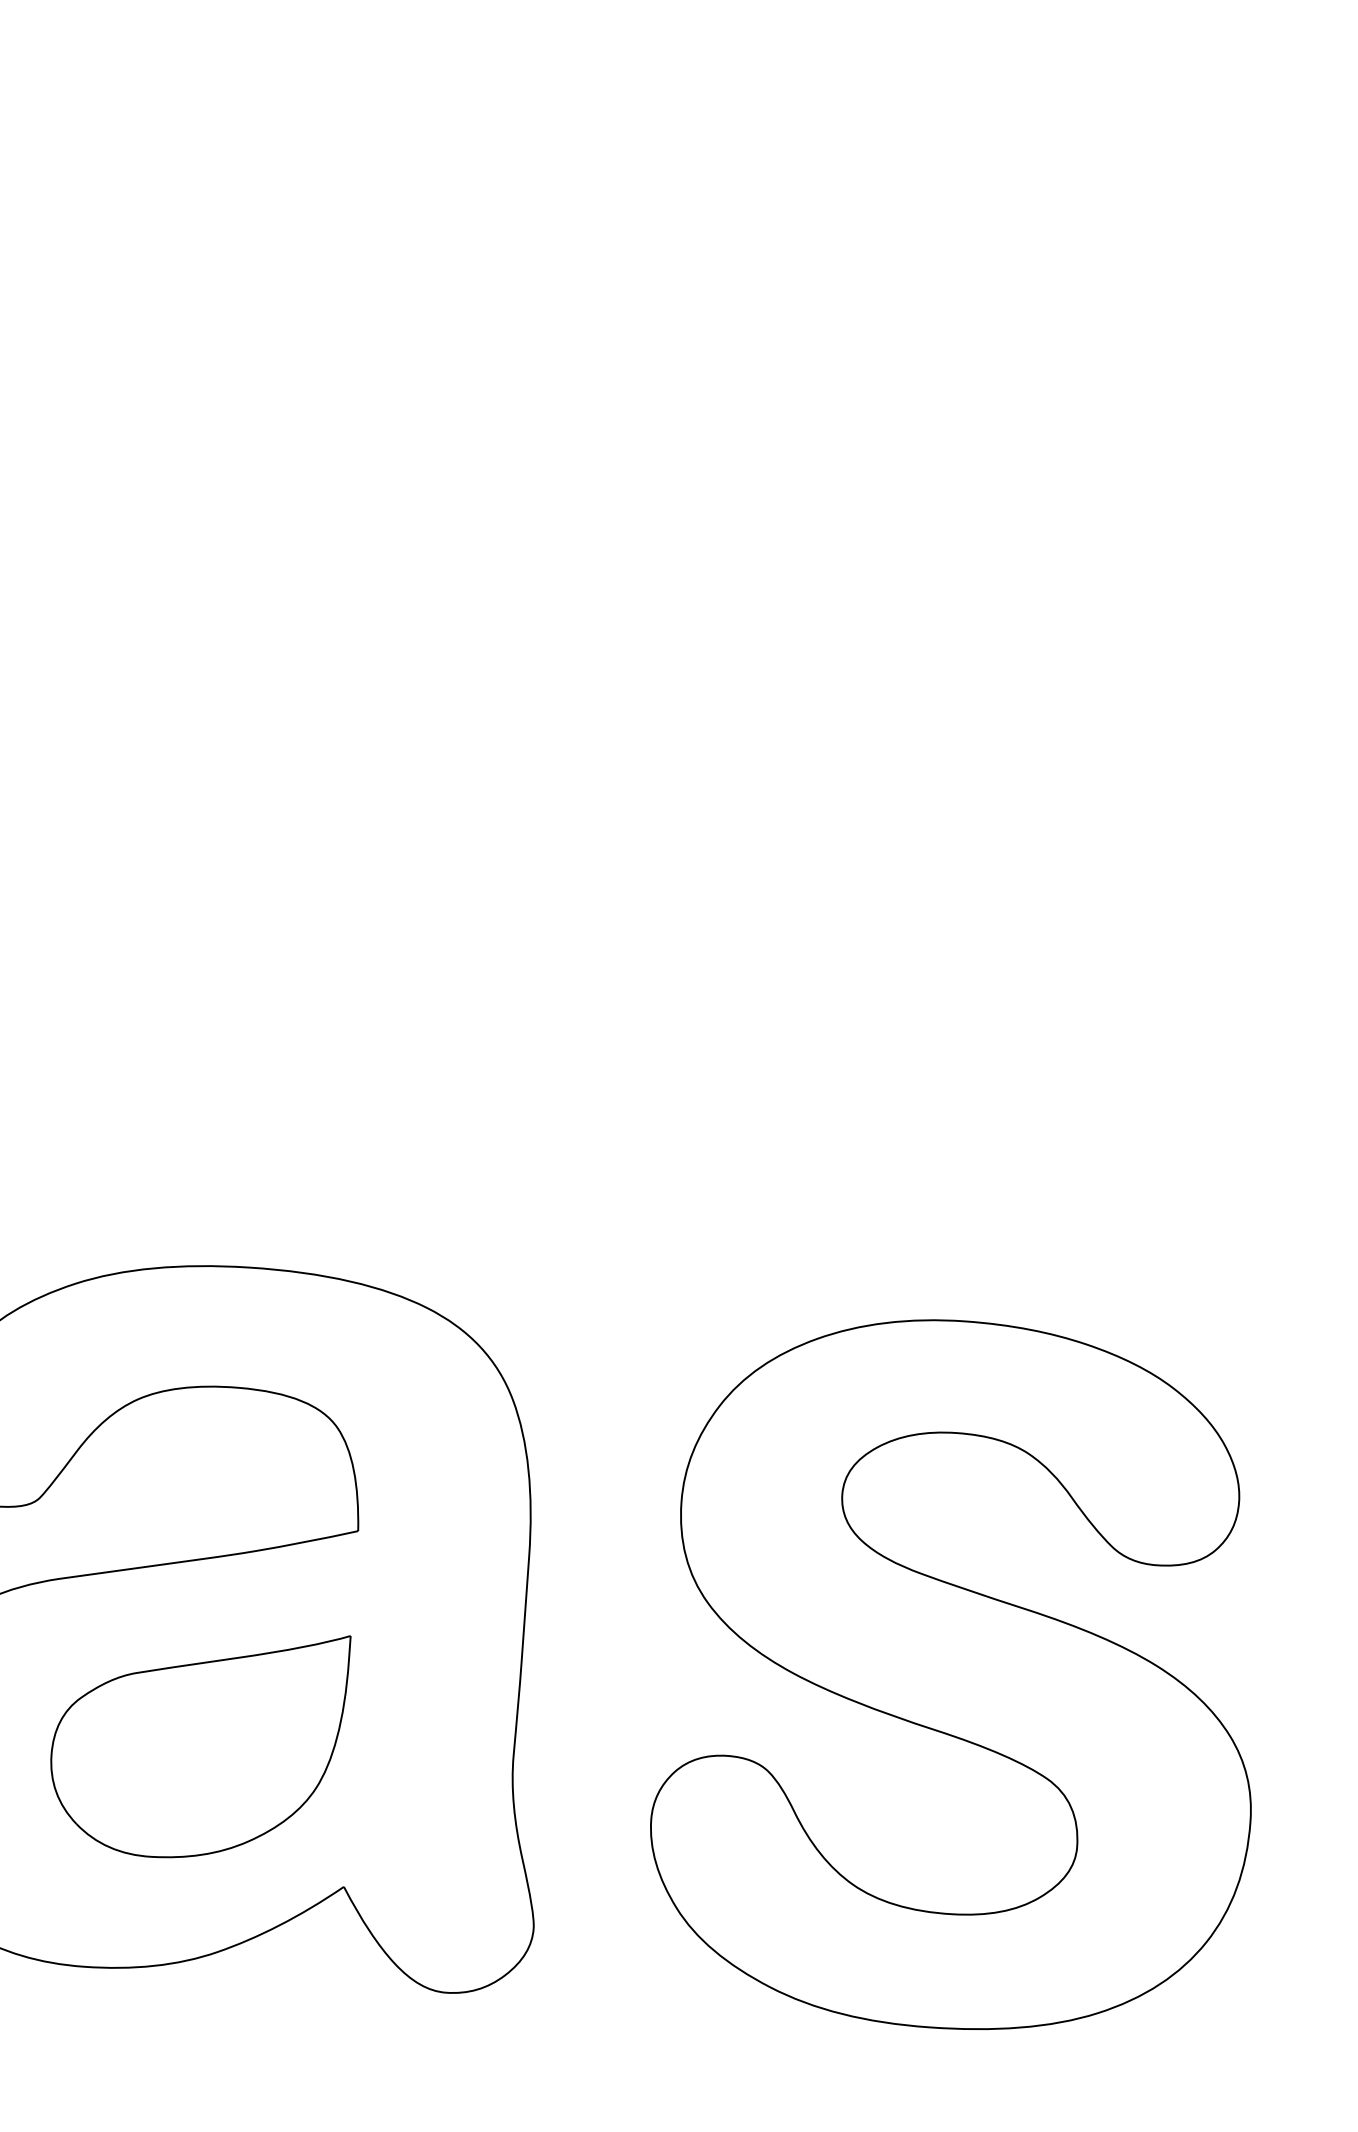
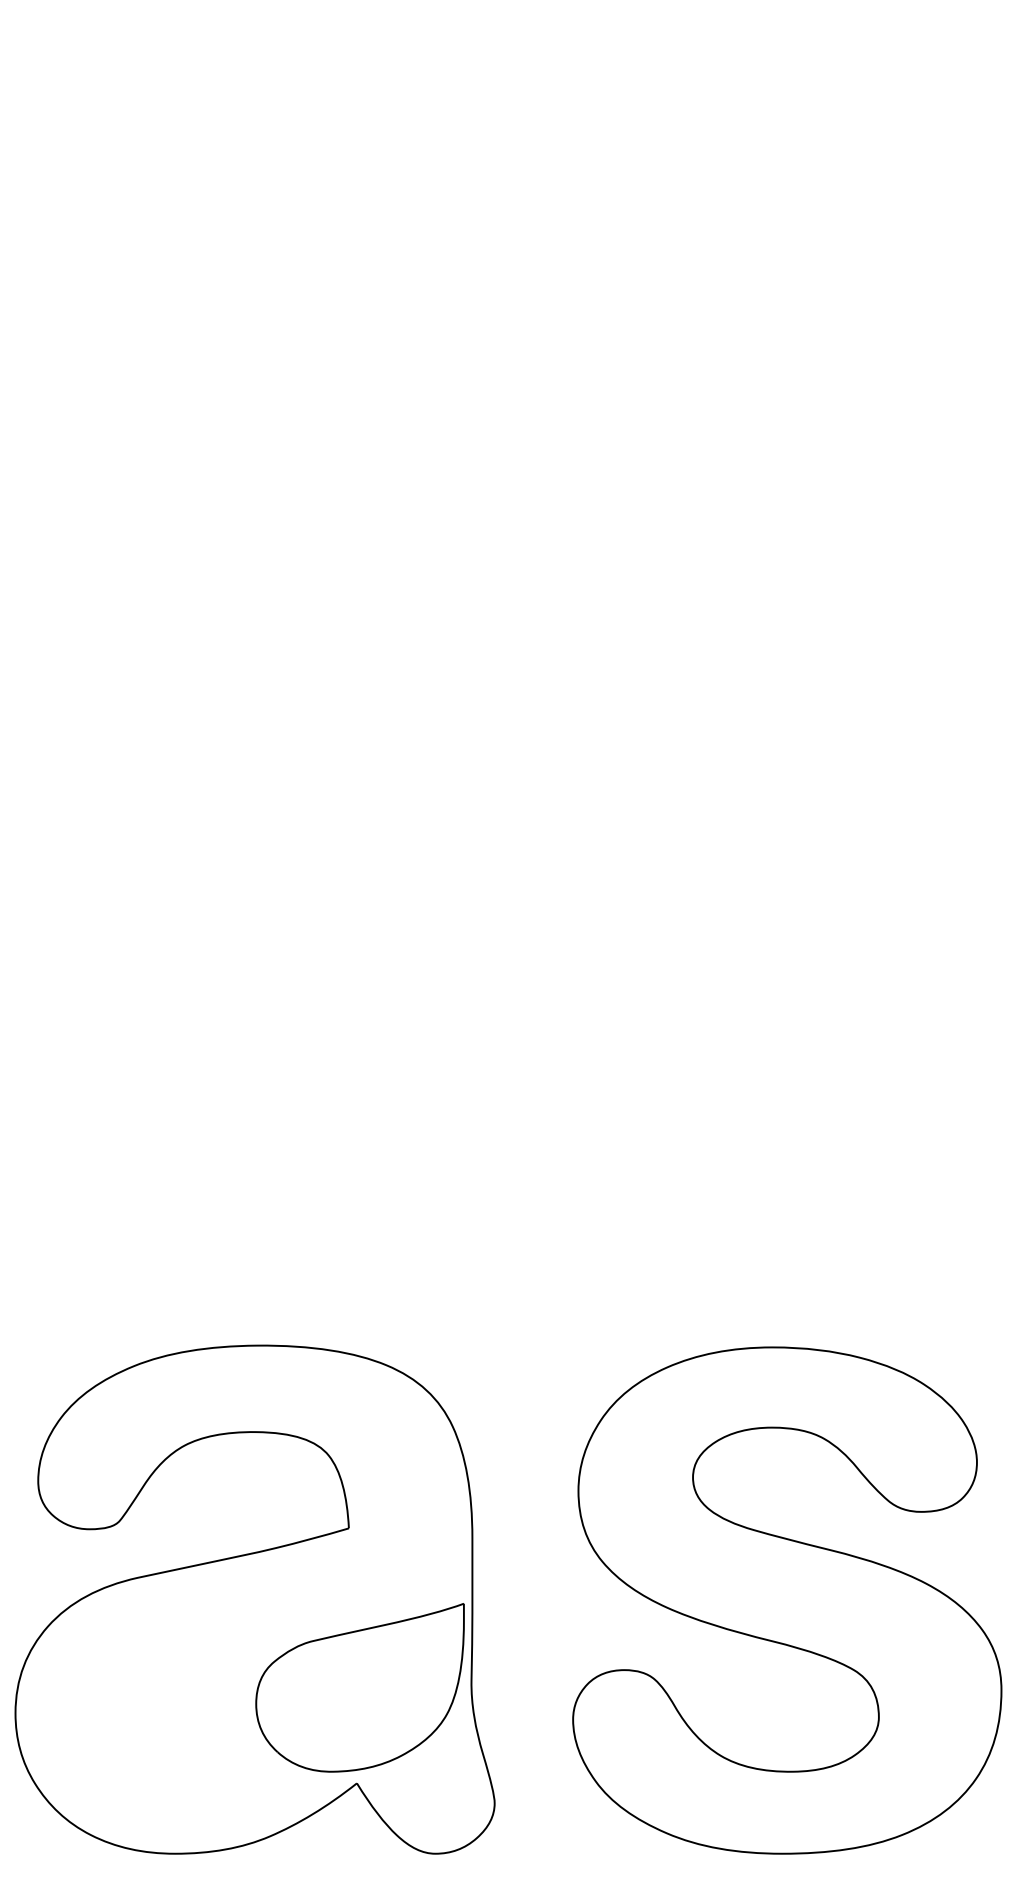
part: (196, 1742) -> (359, 1687), moved

